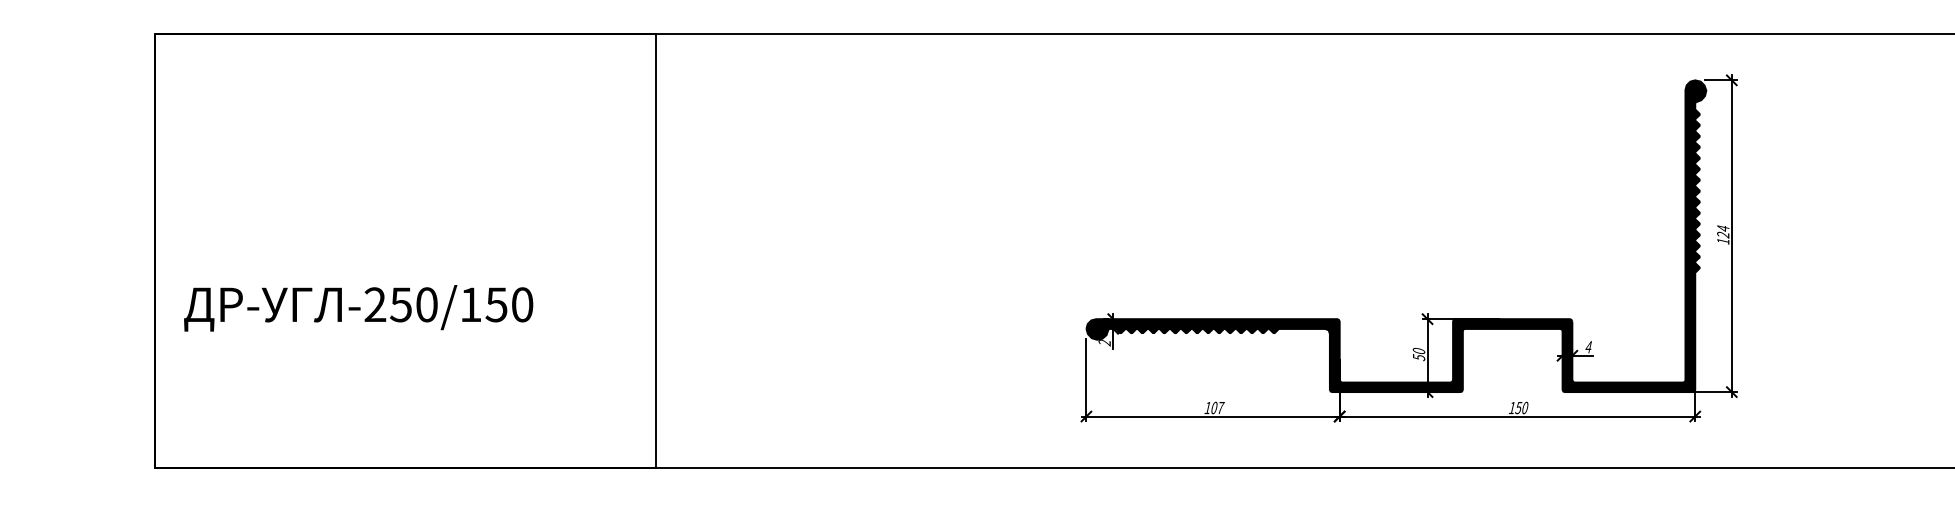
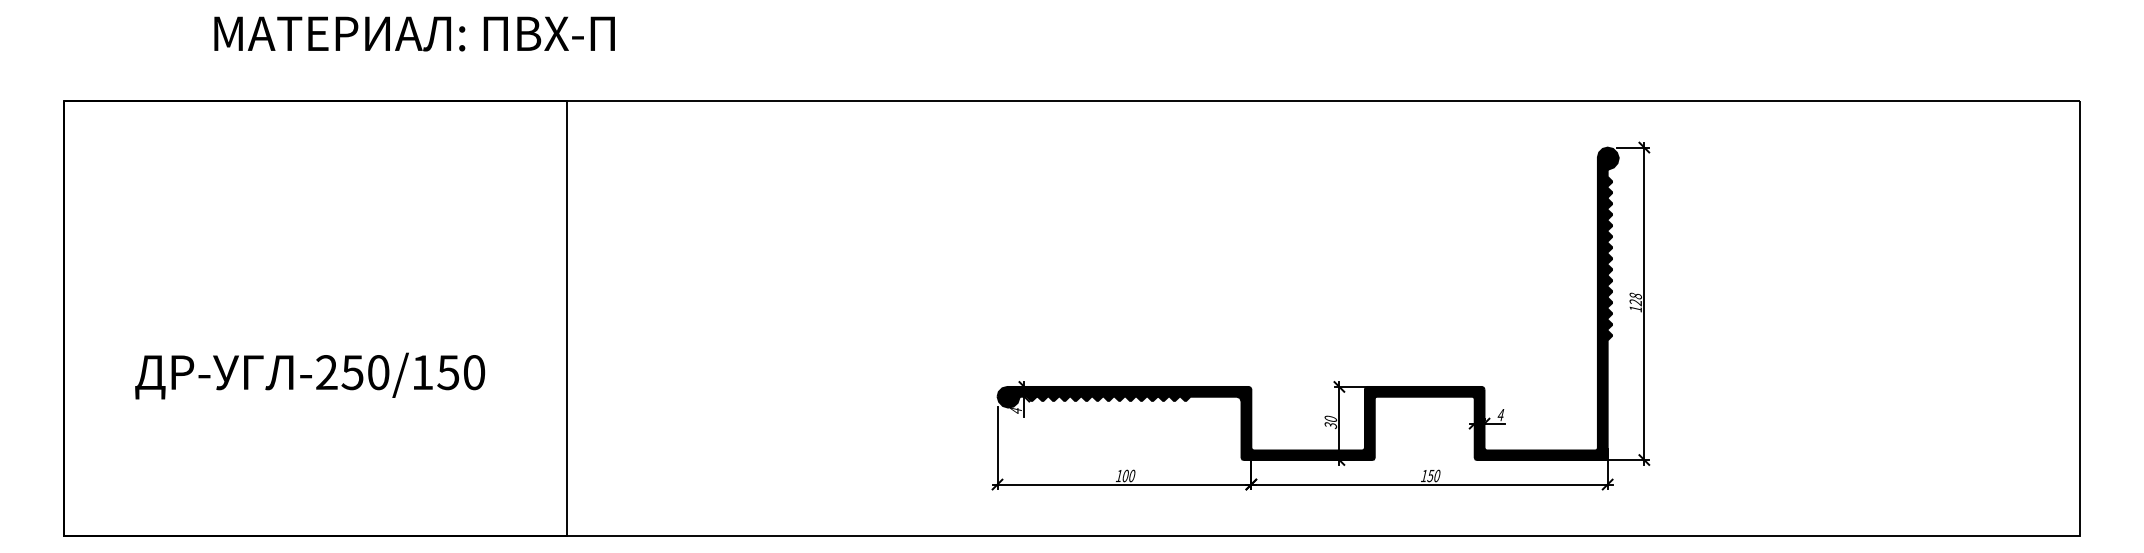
text: (1723, 227) -> (1635, 295), 124 -> 128
text: (359, 307) -> (310, 375), moved
text: (1104, 342) -> (1015, 410), 2 -> 4
text: (1417, 356) -> (1329, 424), 50 -> 30
text: (1221, 407) -> (1132, 475), 107 -> 100

